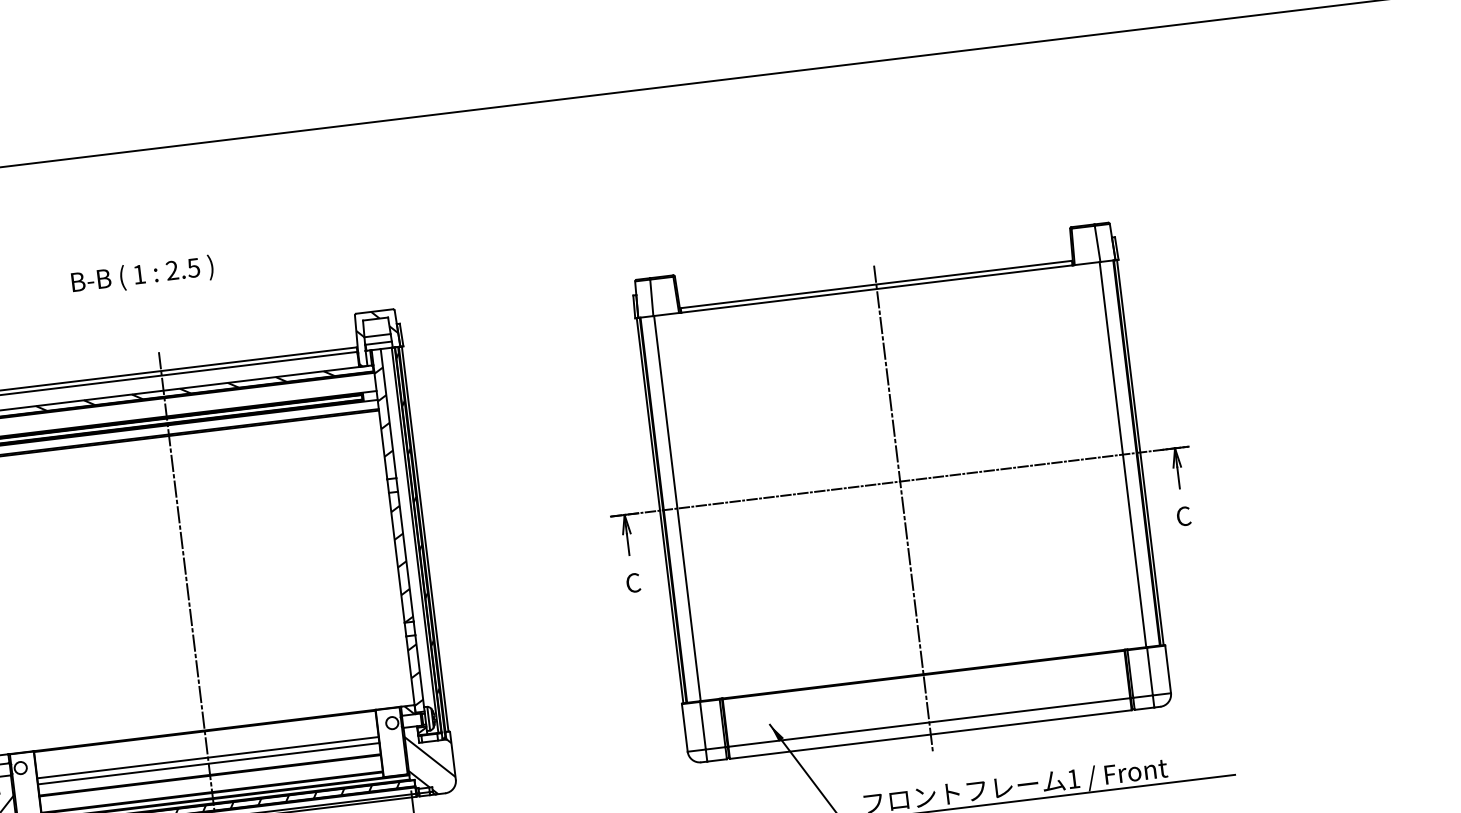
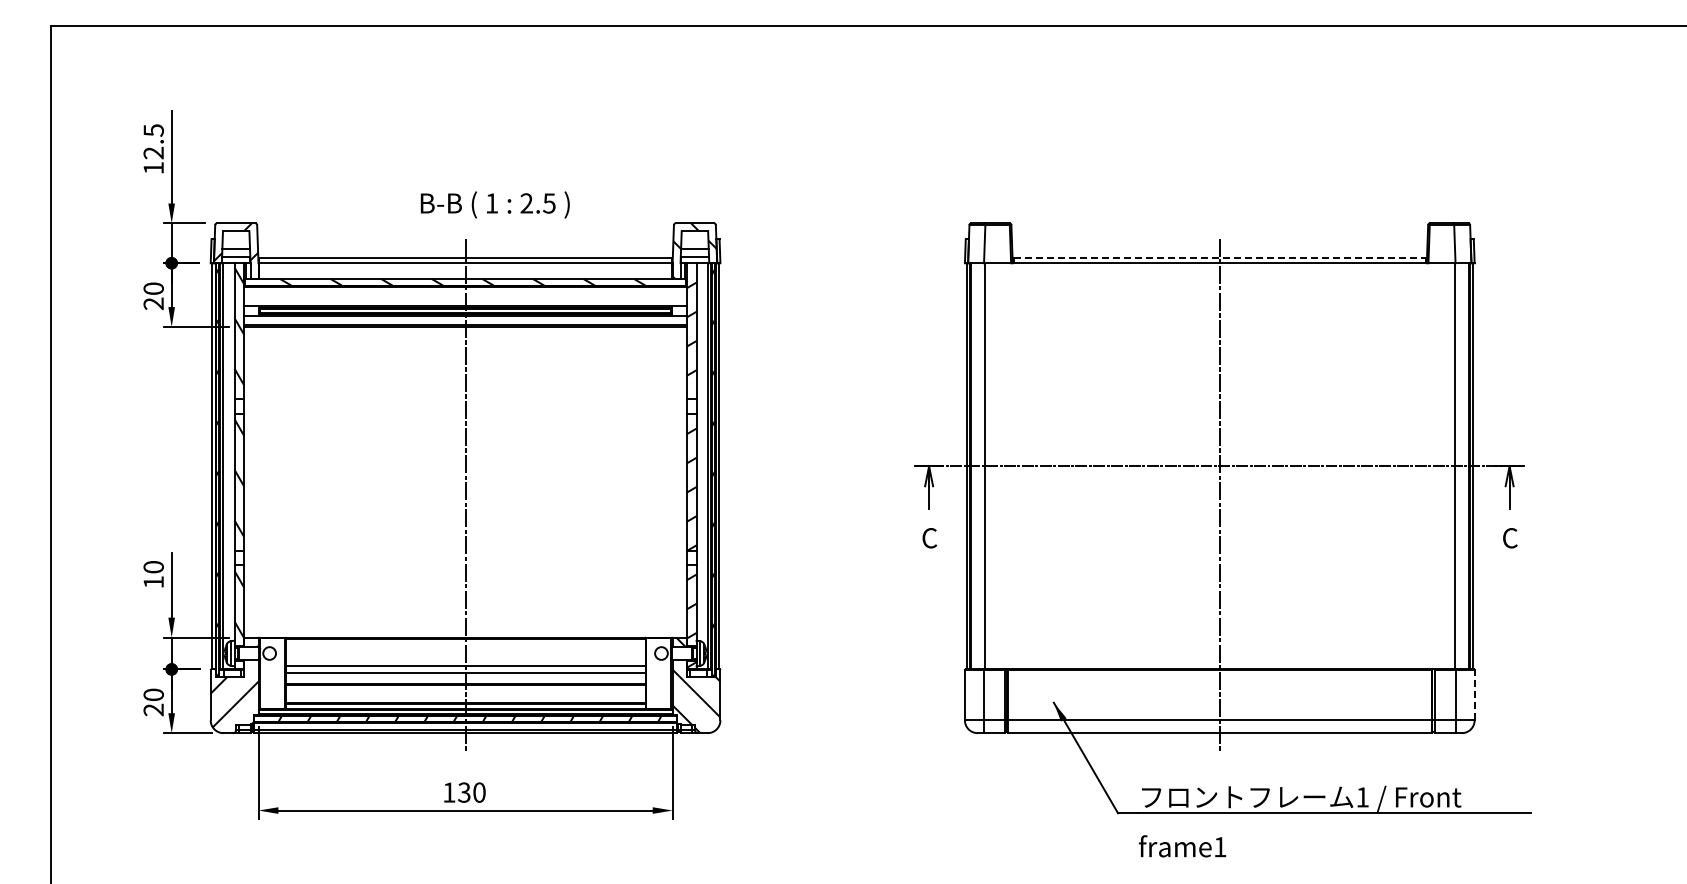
text: (141, 275) -> (494, 204), moved
line: (877, 284) -> (1220, 258), solid -> dashed
line: (1167, 668) -> (1474, 694), solid -> dashed

